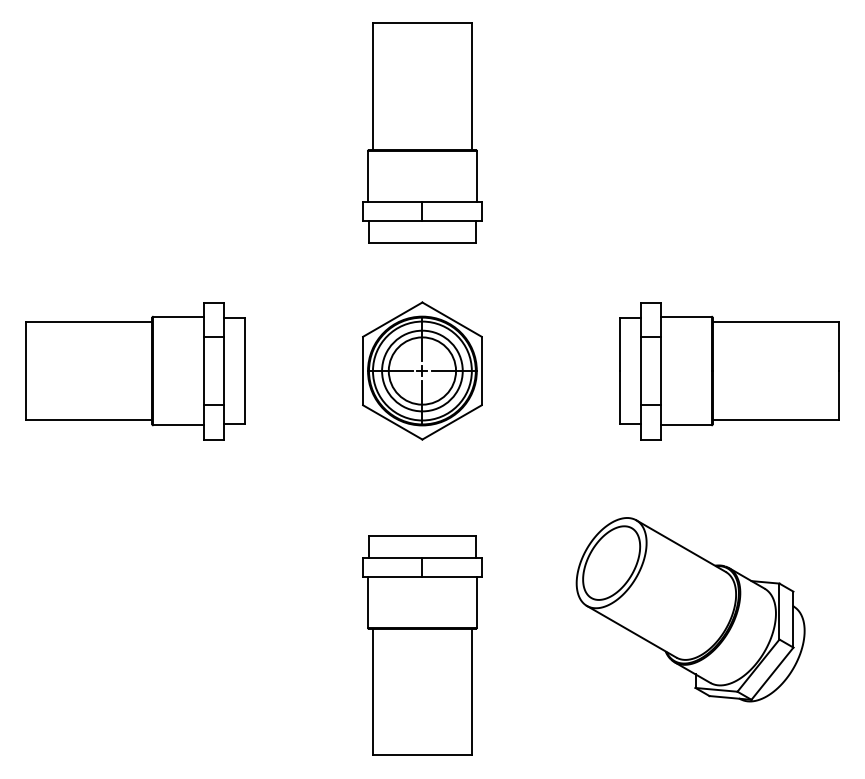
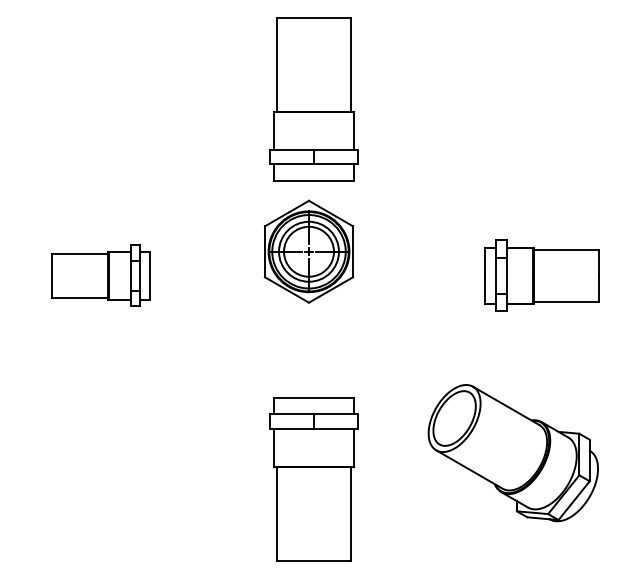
part: (135, 370) -> (100, 275), size x0.6
part: (421, 370) -> (308, 251), moved
part: (729, 370) -> (542, 275), size x0.7

